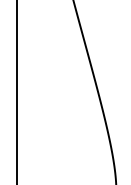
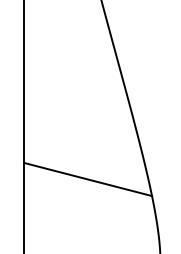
line: (64, 130) -> (88, 179), added

